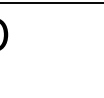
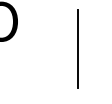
line: (59, 57) -> (78, 48), added

